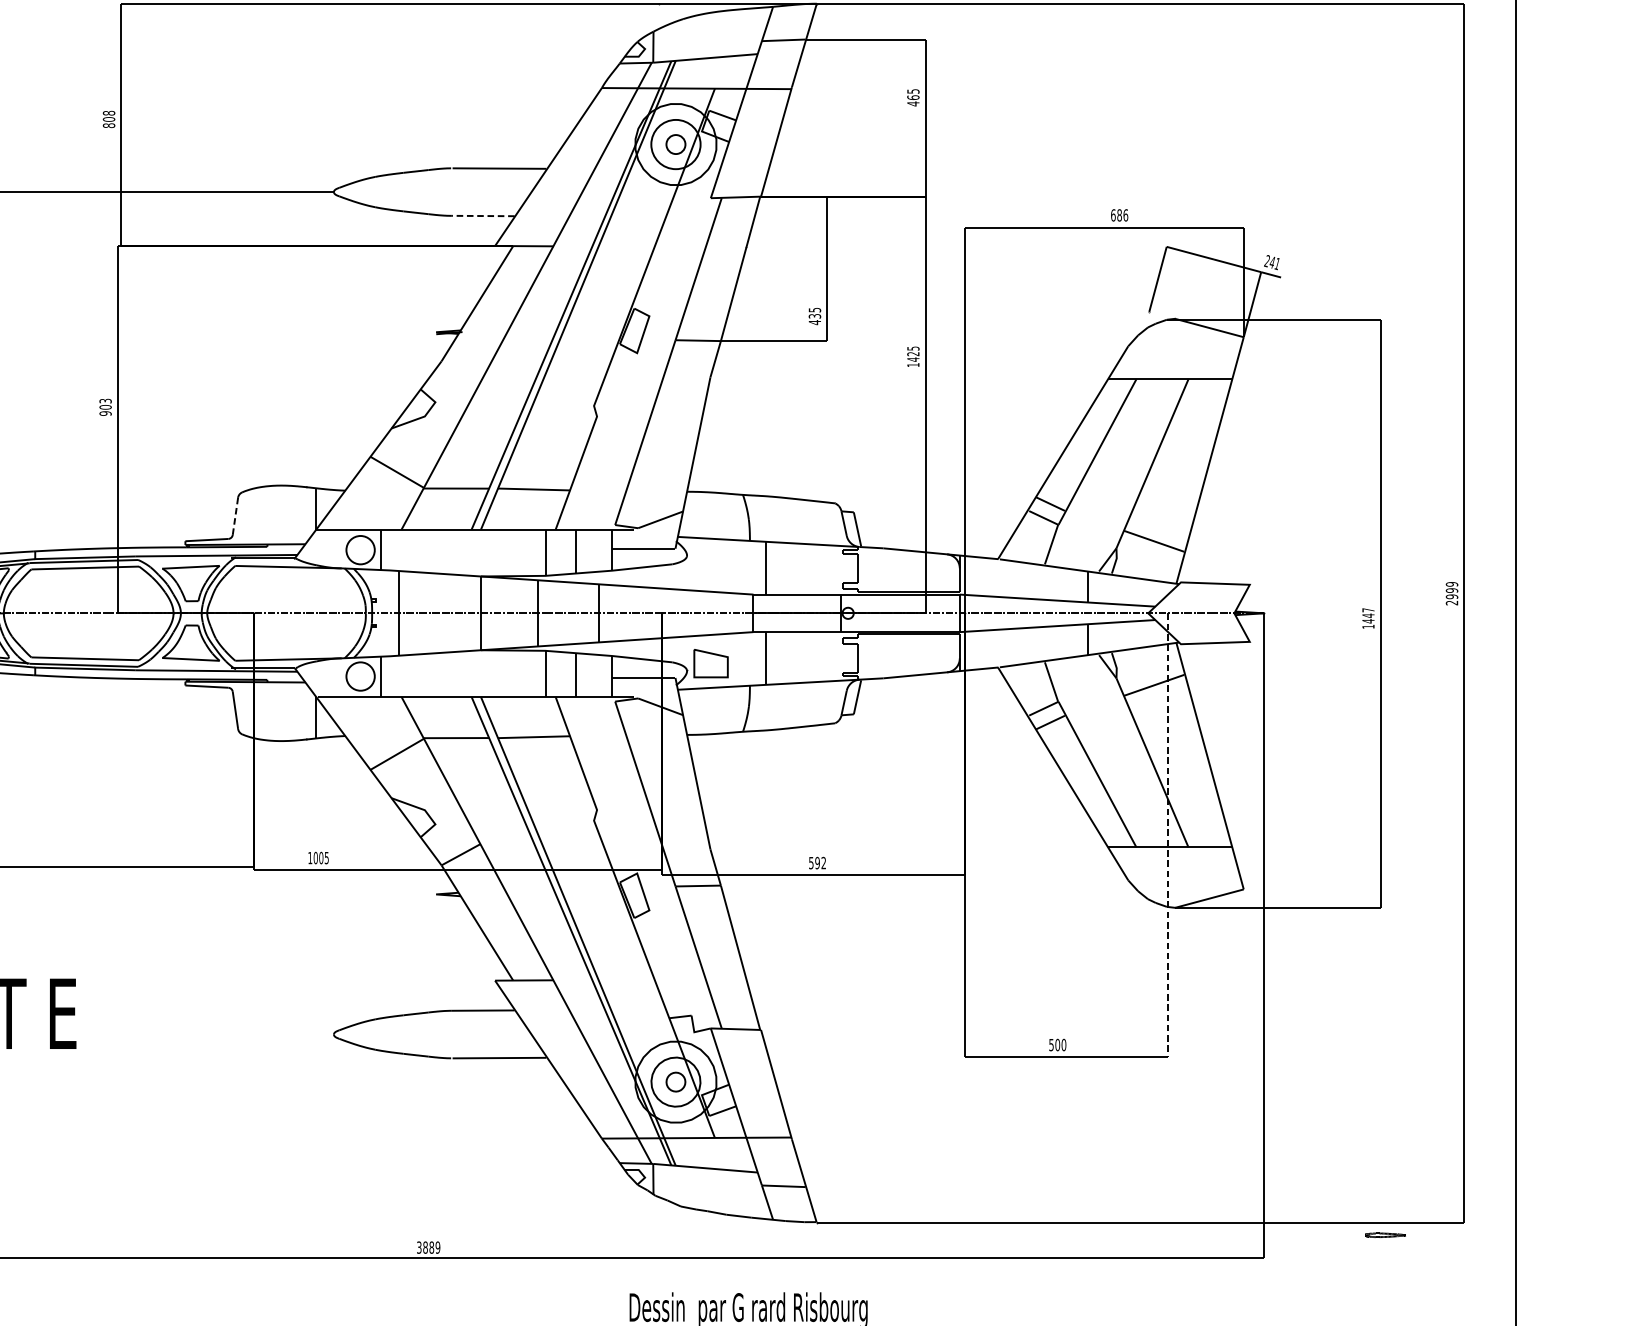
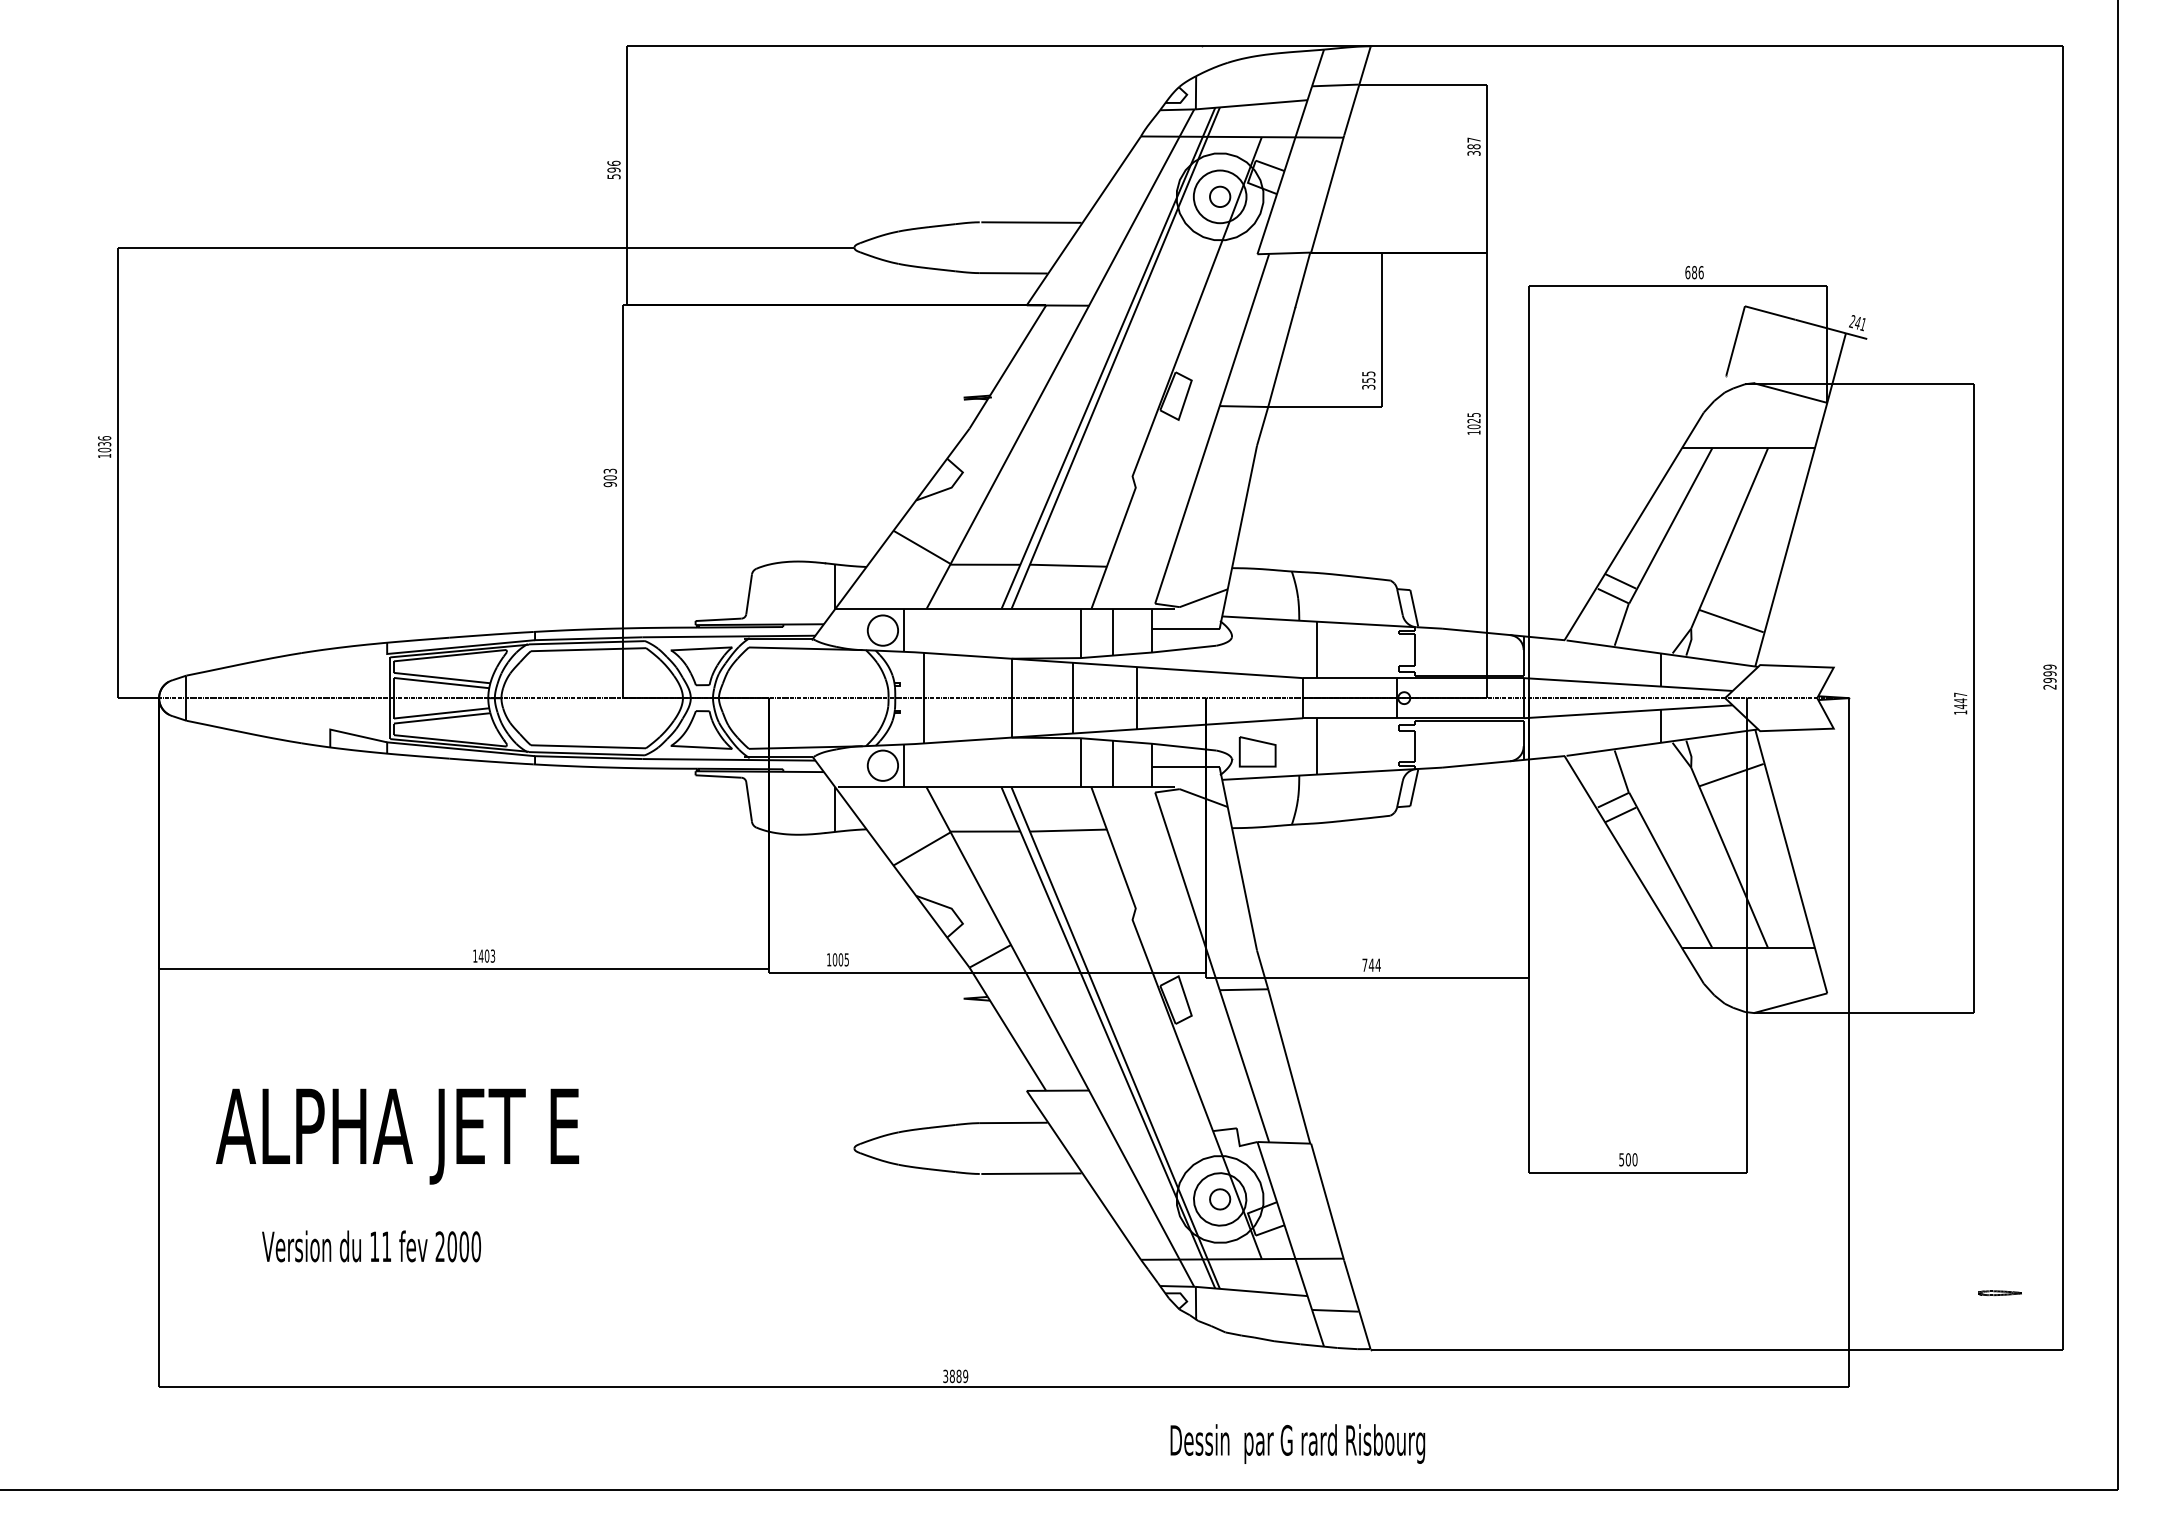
text: (912, 97) -> (1473, 146), 465 -> 387
text: (108, 118) -> (613, 169), 808 -> 596
line: (482, 216) -> (1013, 273), dashed -> solid
text: (814, 319) -> (1368, 383), 435 -> 355
text: (912, 359) -> (1473, 426), 1425 -> 1025
line: (235, 516) -> (749, 594), dashed -> solid
line: (1168, 836) -> (1746, 936), dashed -> solid
text: (817, 862) -> (1371, 964), 592 -> 744
part: (1385, 1235) -> (1999, 1293), moved

